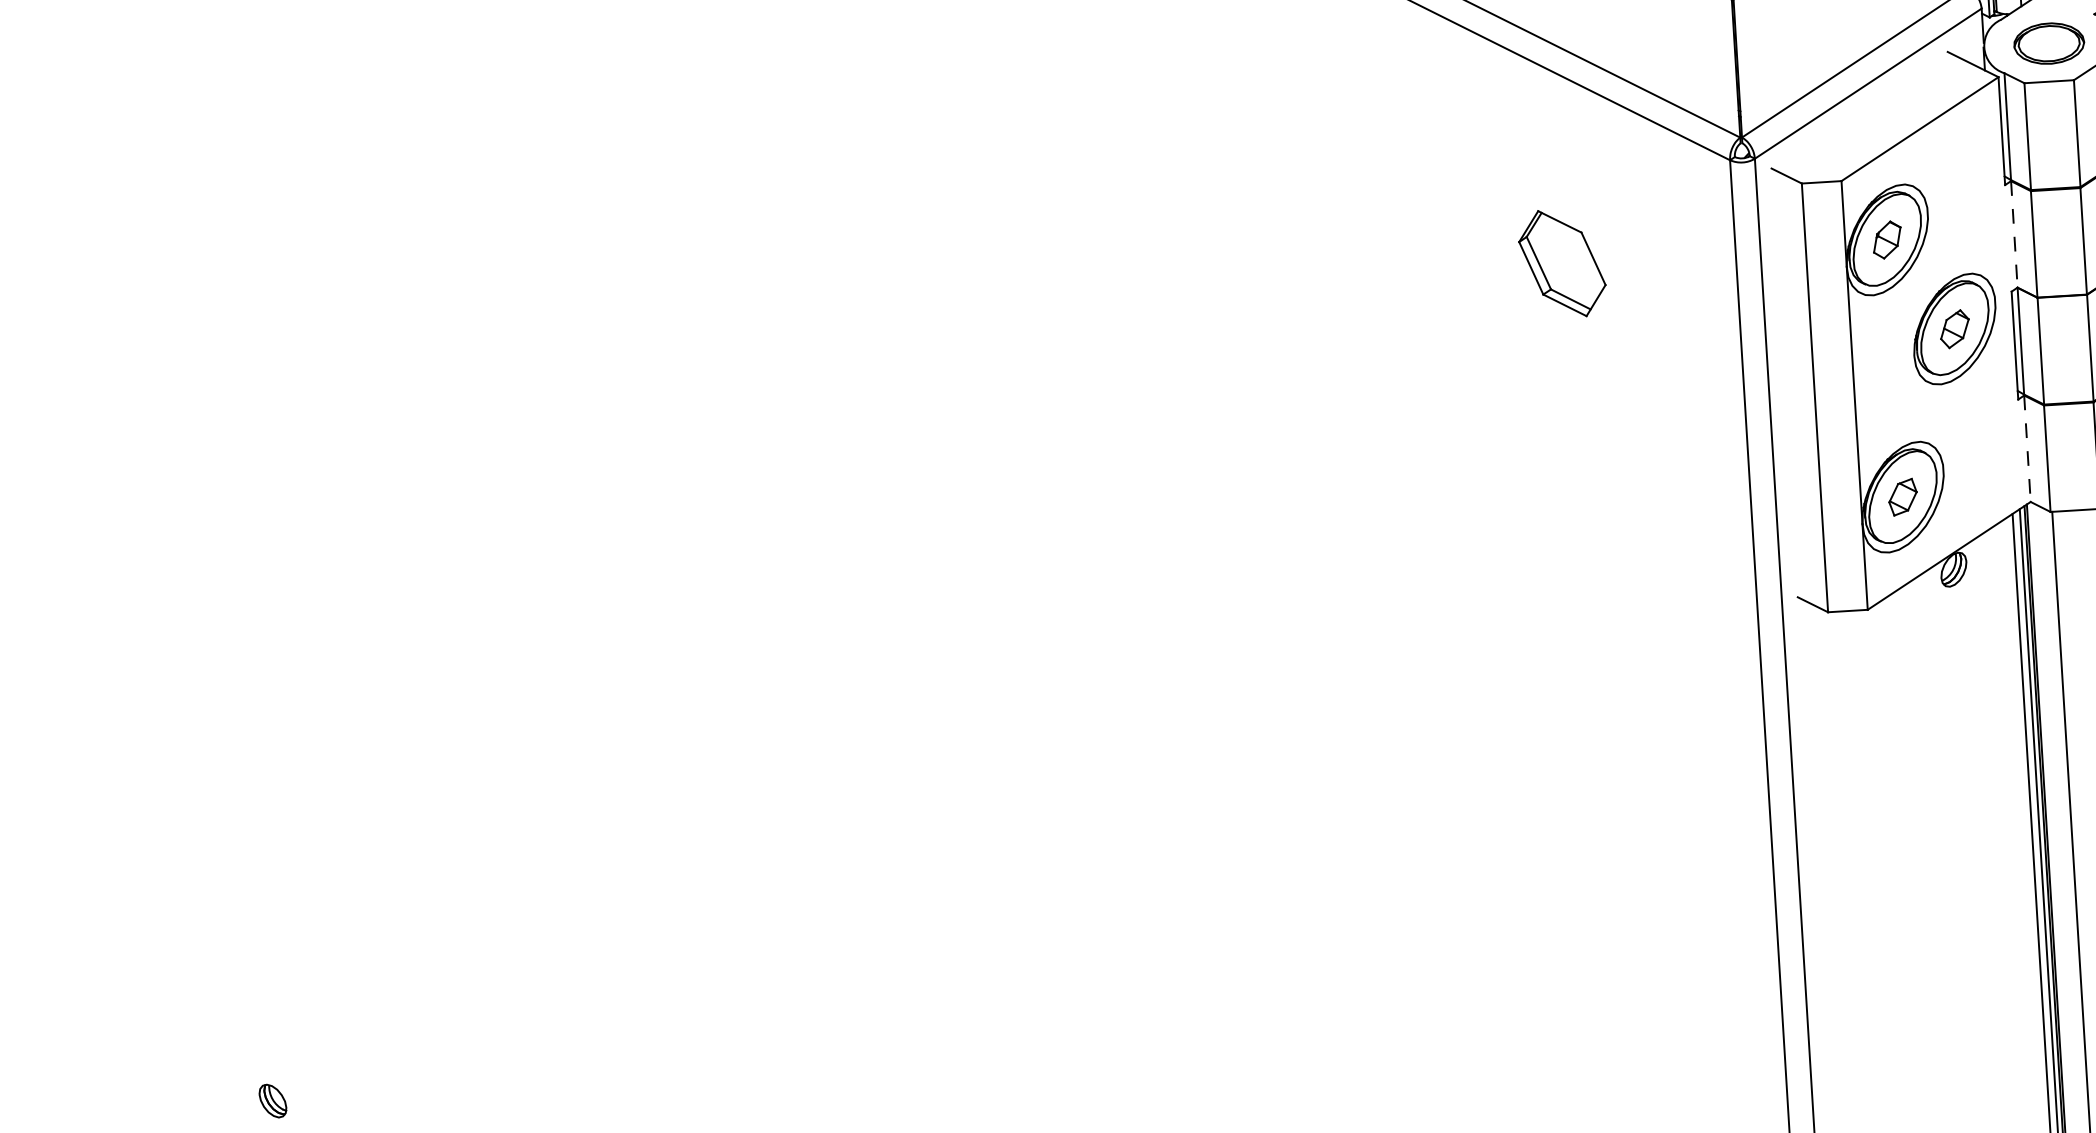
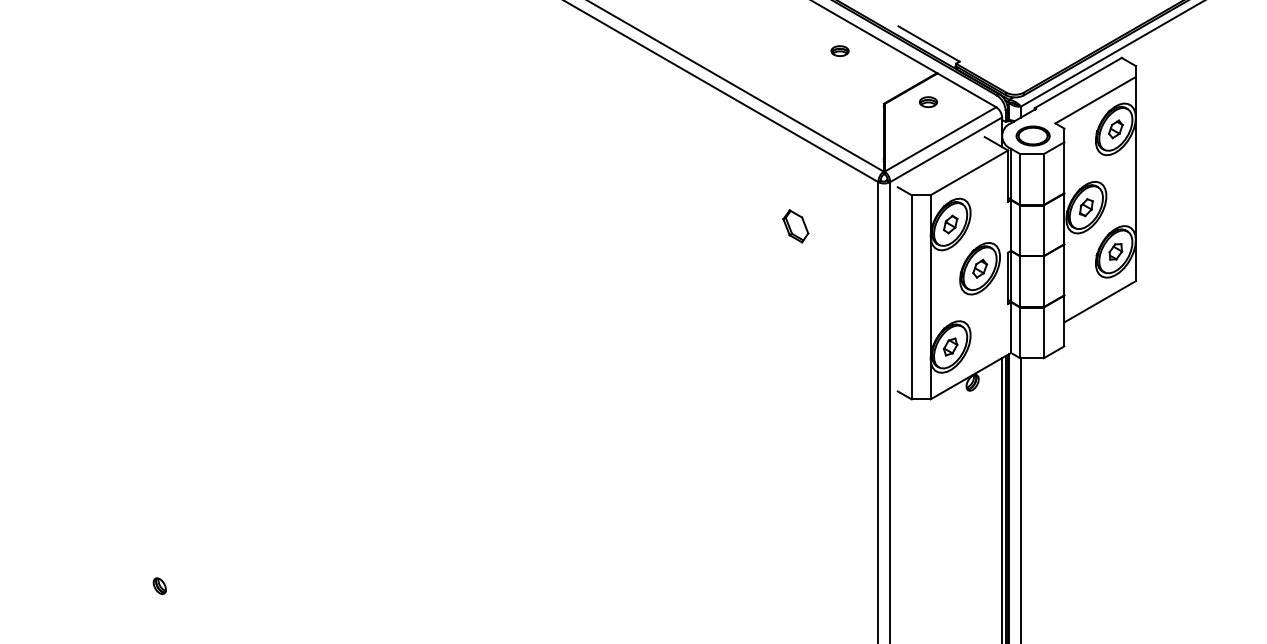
line: (2015, 236) -> (1011, 226), dashed -> solid
part: (1561, 264) -> (795, 226), size x0.62
line: (2028, 450) -> (1011, 328), dashed -> solid

